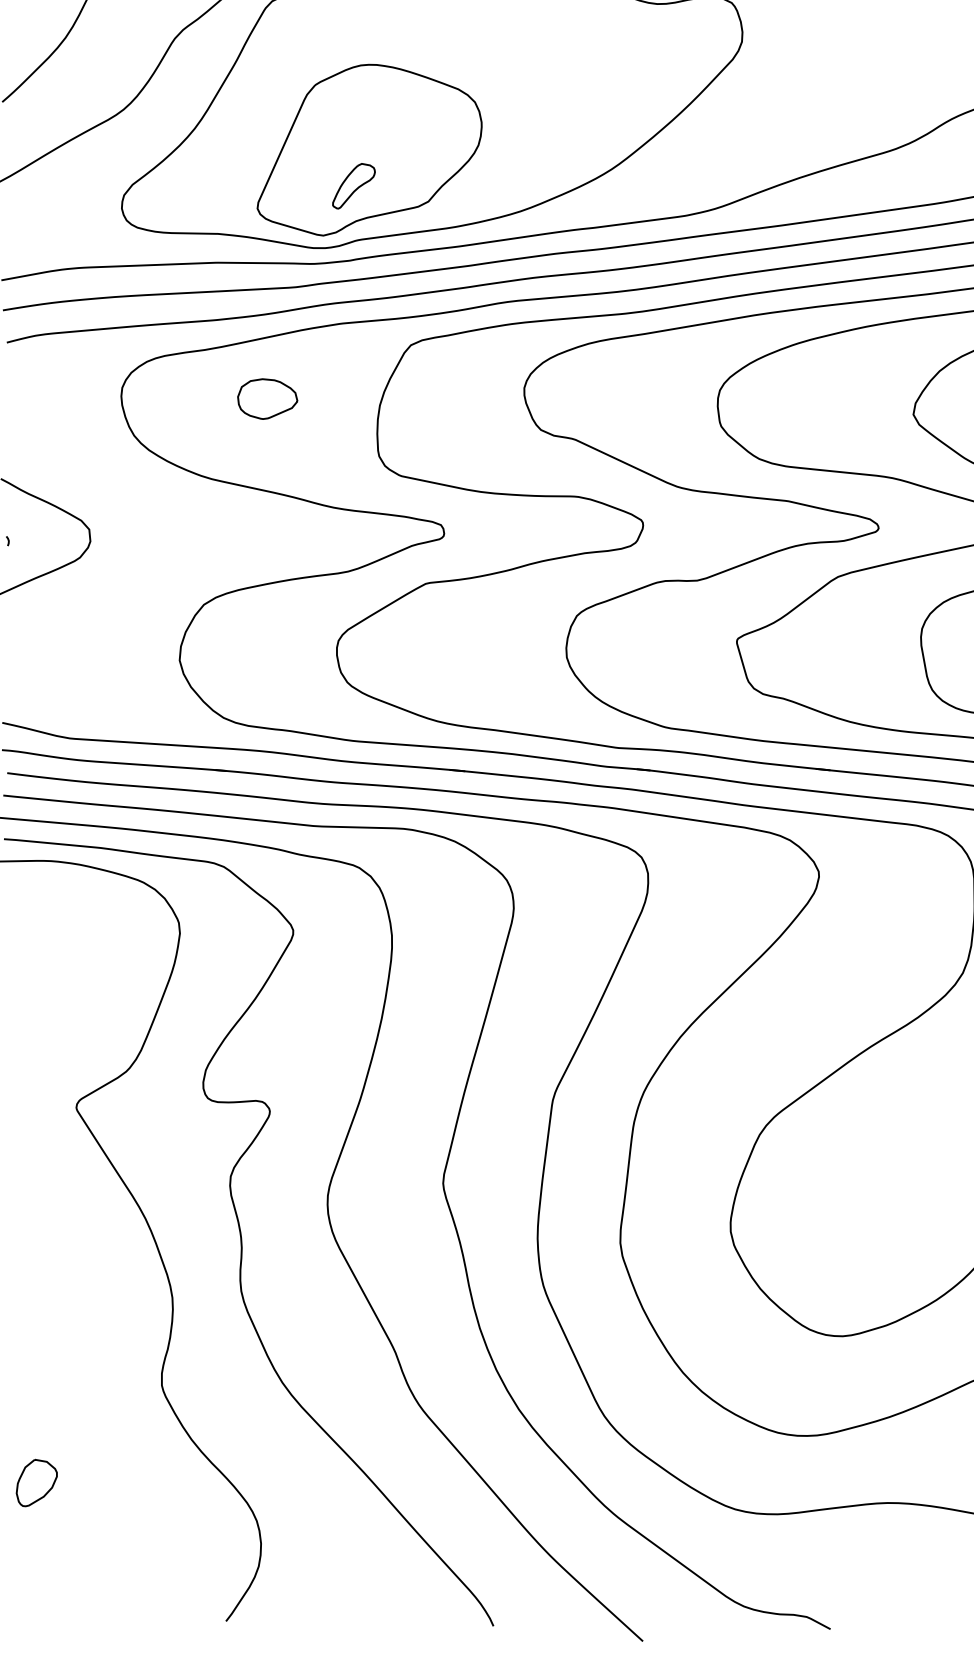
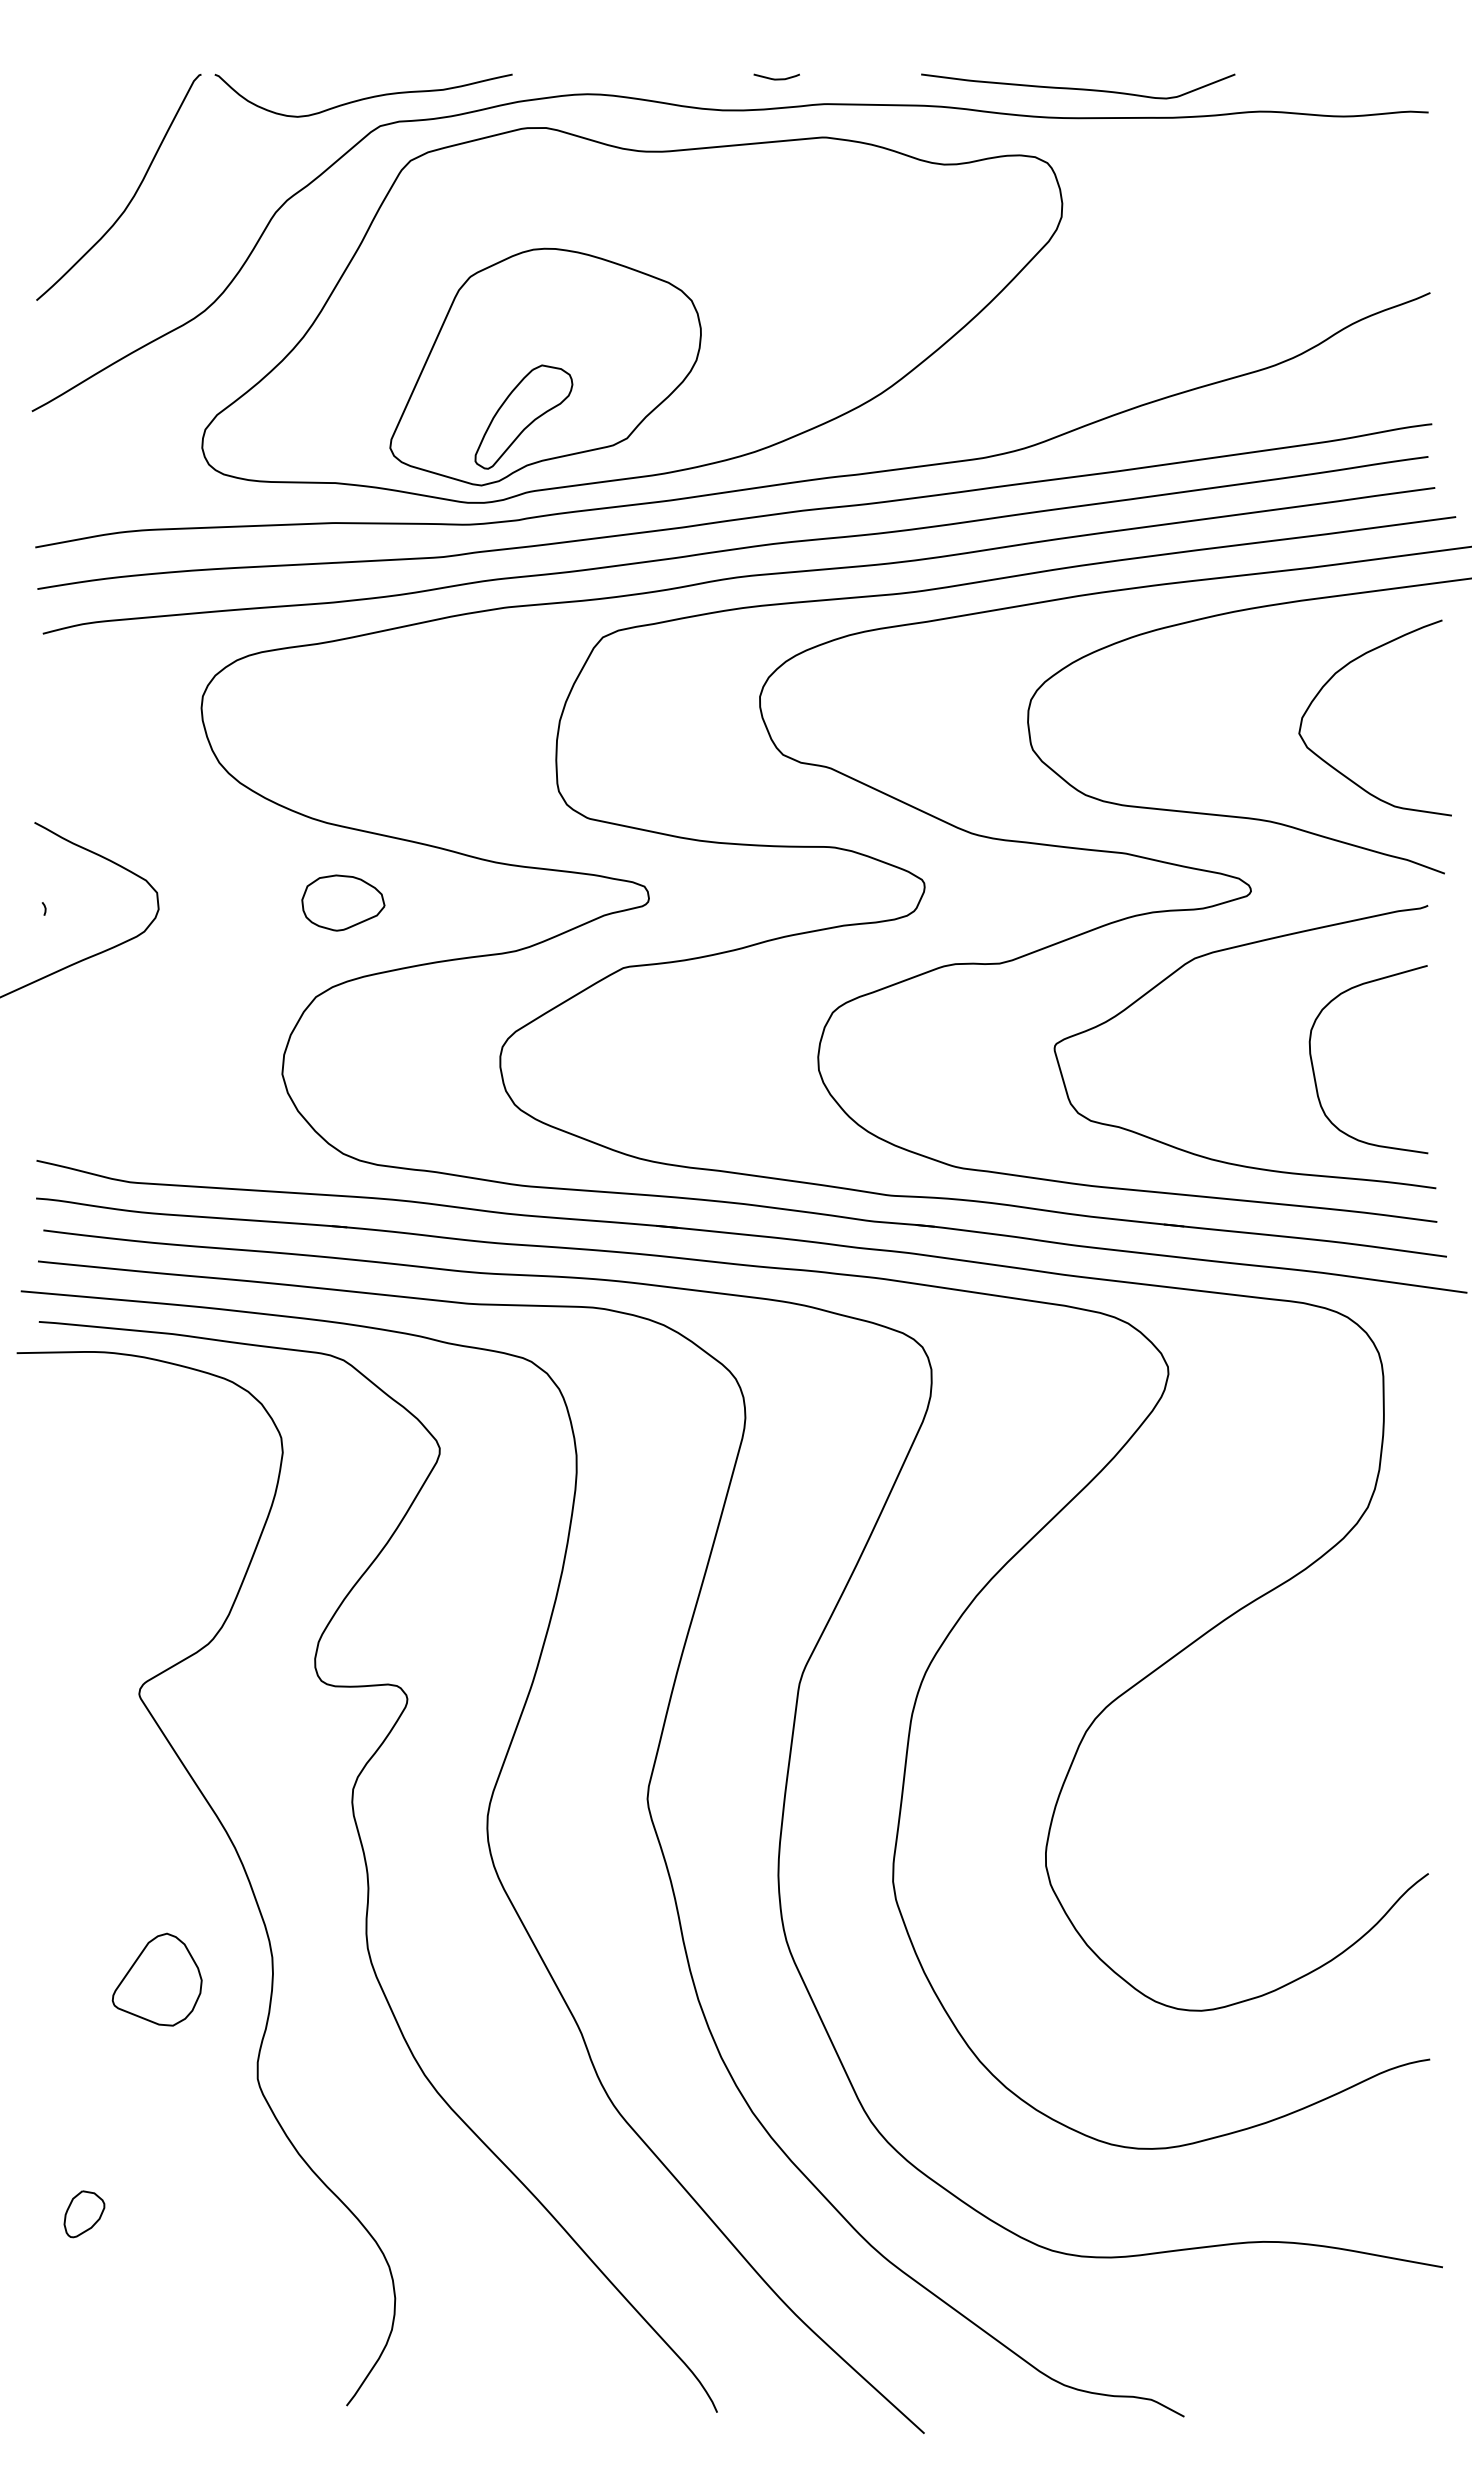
part: (353, 185) -> (523, 416), size x1.67
part: (267, 398) -> (343, 902), moved
part: (88, 1313) -> (156, 1979), added
part: (36, 1483) -> (84, 2214), size x0.71

